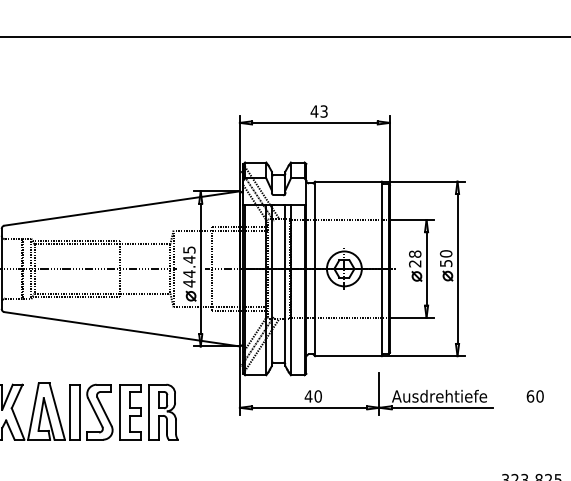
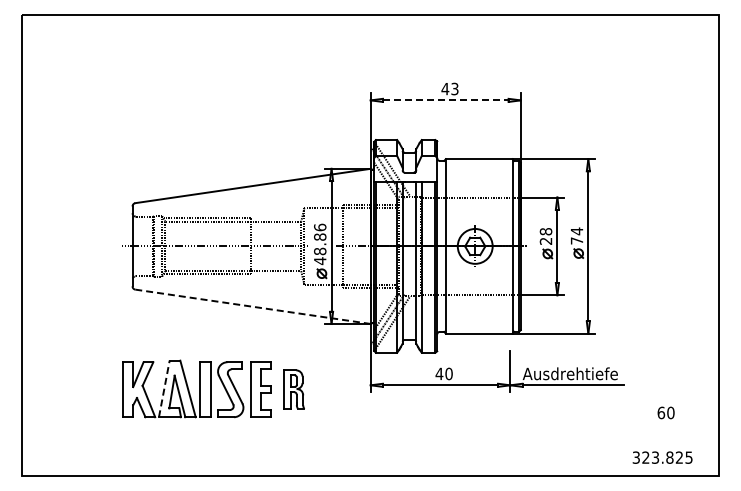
line: (314, 123) -> (445, 100), solid -> dashed
text: (445, 258) -> (576, 235), 50 -> 74
text: (189, 262) -> (320, 239), 44.45 -> 48.86
line: (121, 329) -> (252, 306), solid -> dashed
text: (534, 396) -> (665, 412), moved
line: (33, 411) -> (164, 388), solid -> dashed
part: (163, 412) -> (294, 389), size x0.7

